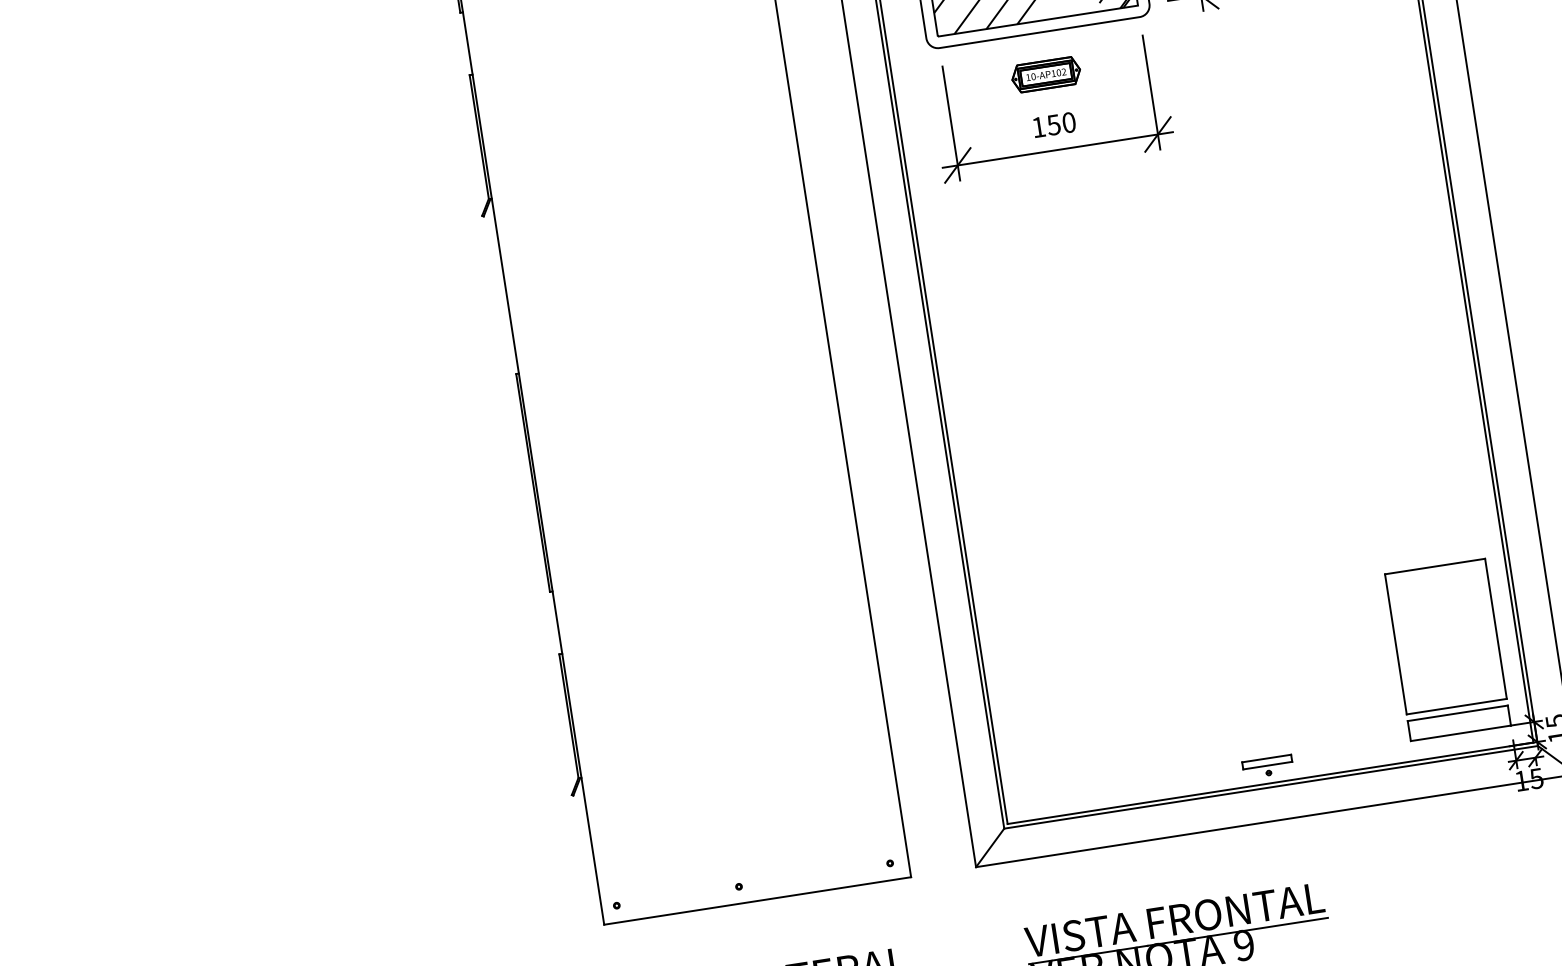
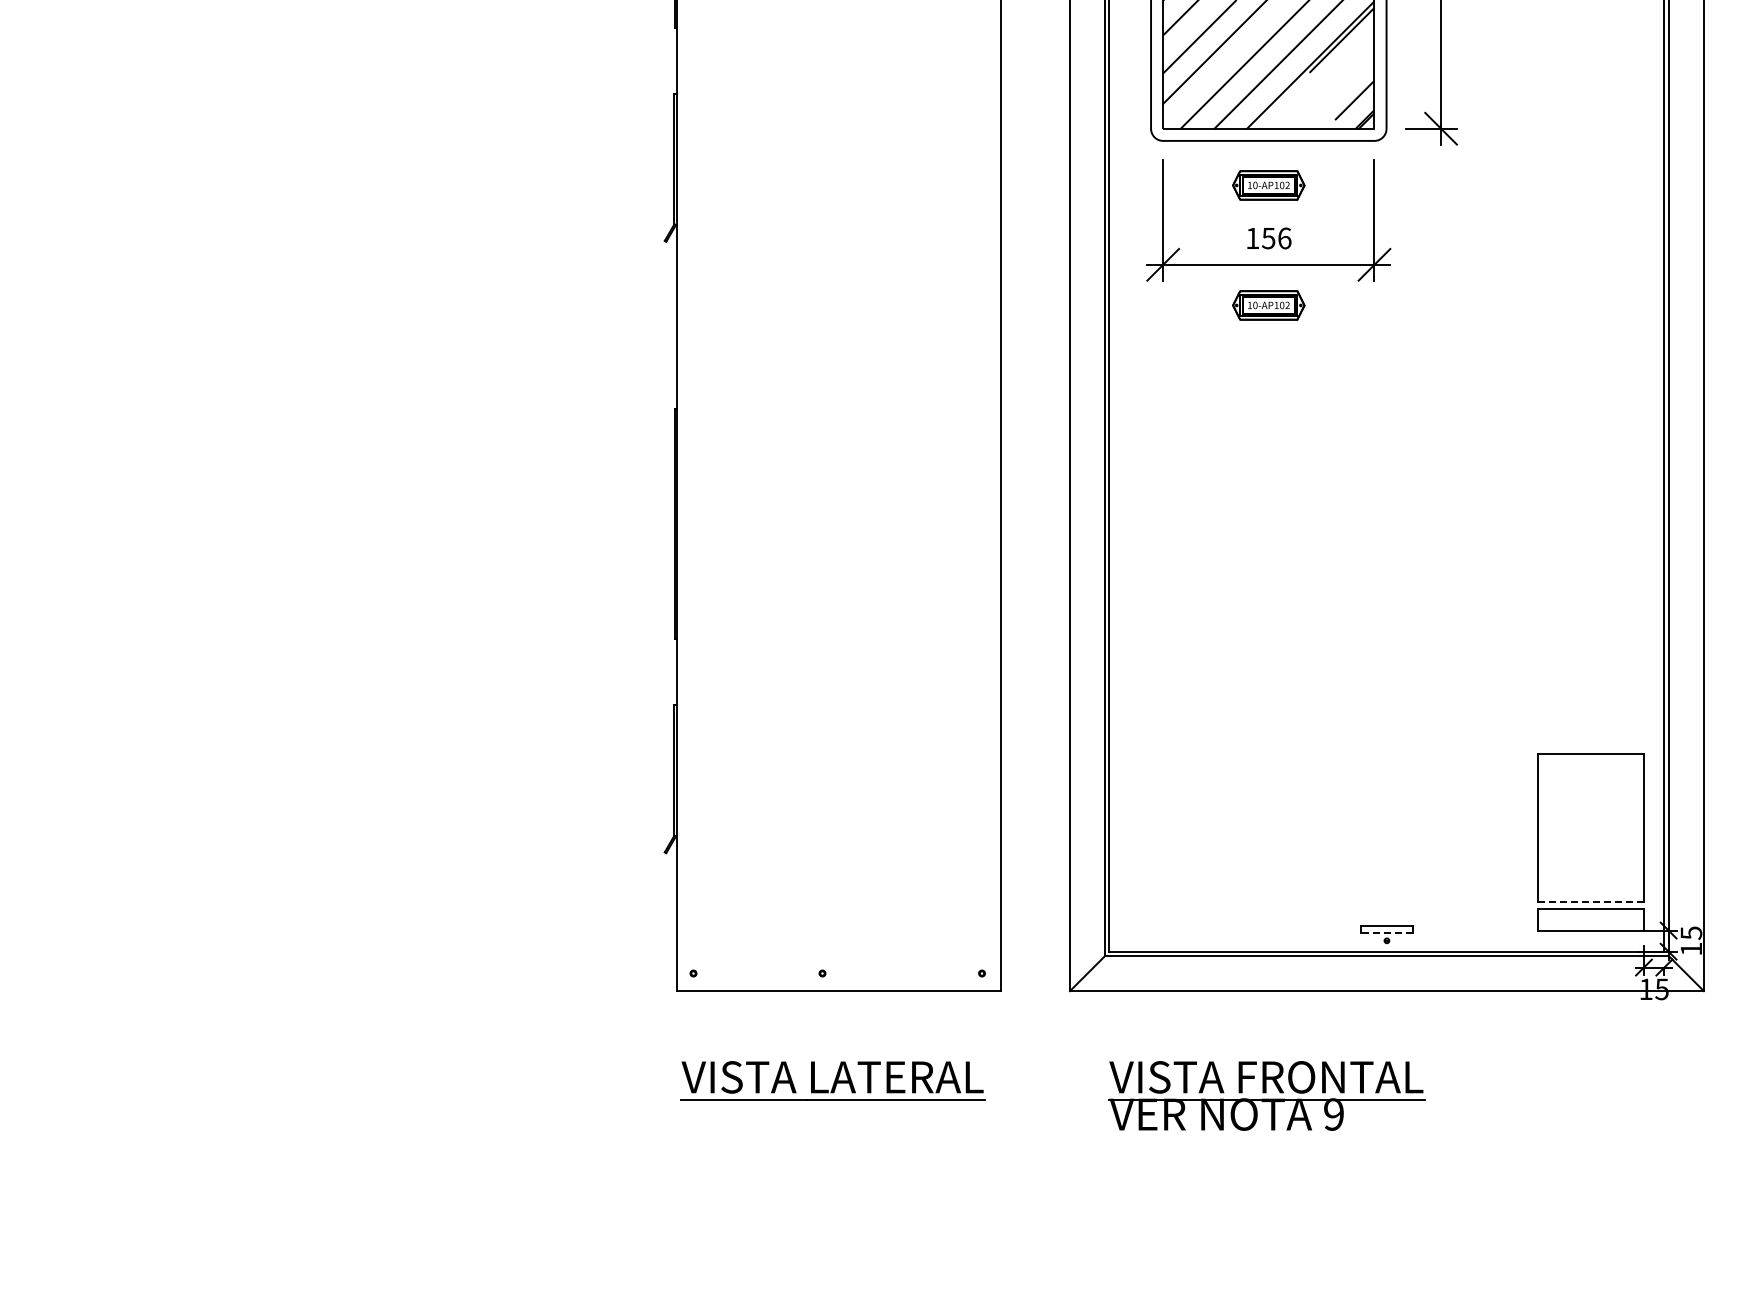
text: (1068, 122) -> (1284, 238), 150 -> 156
part: (1063, 188) -> (1268, 305), added
line: (1457, 706) -> (1591, 902), solid -> dashed
line: (1267, 766) -> (1386, 933), solid -> dashed

